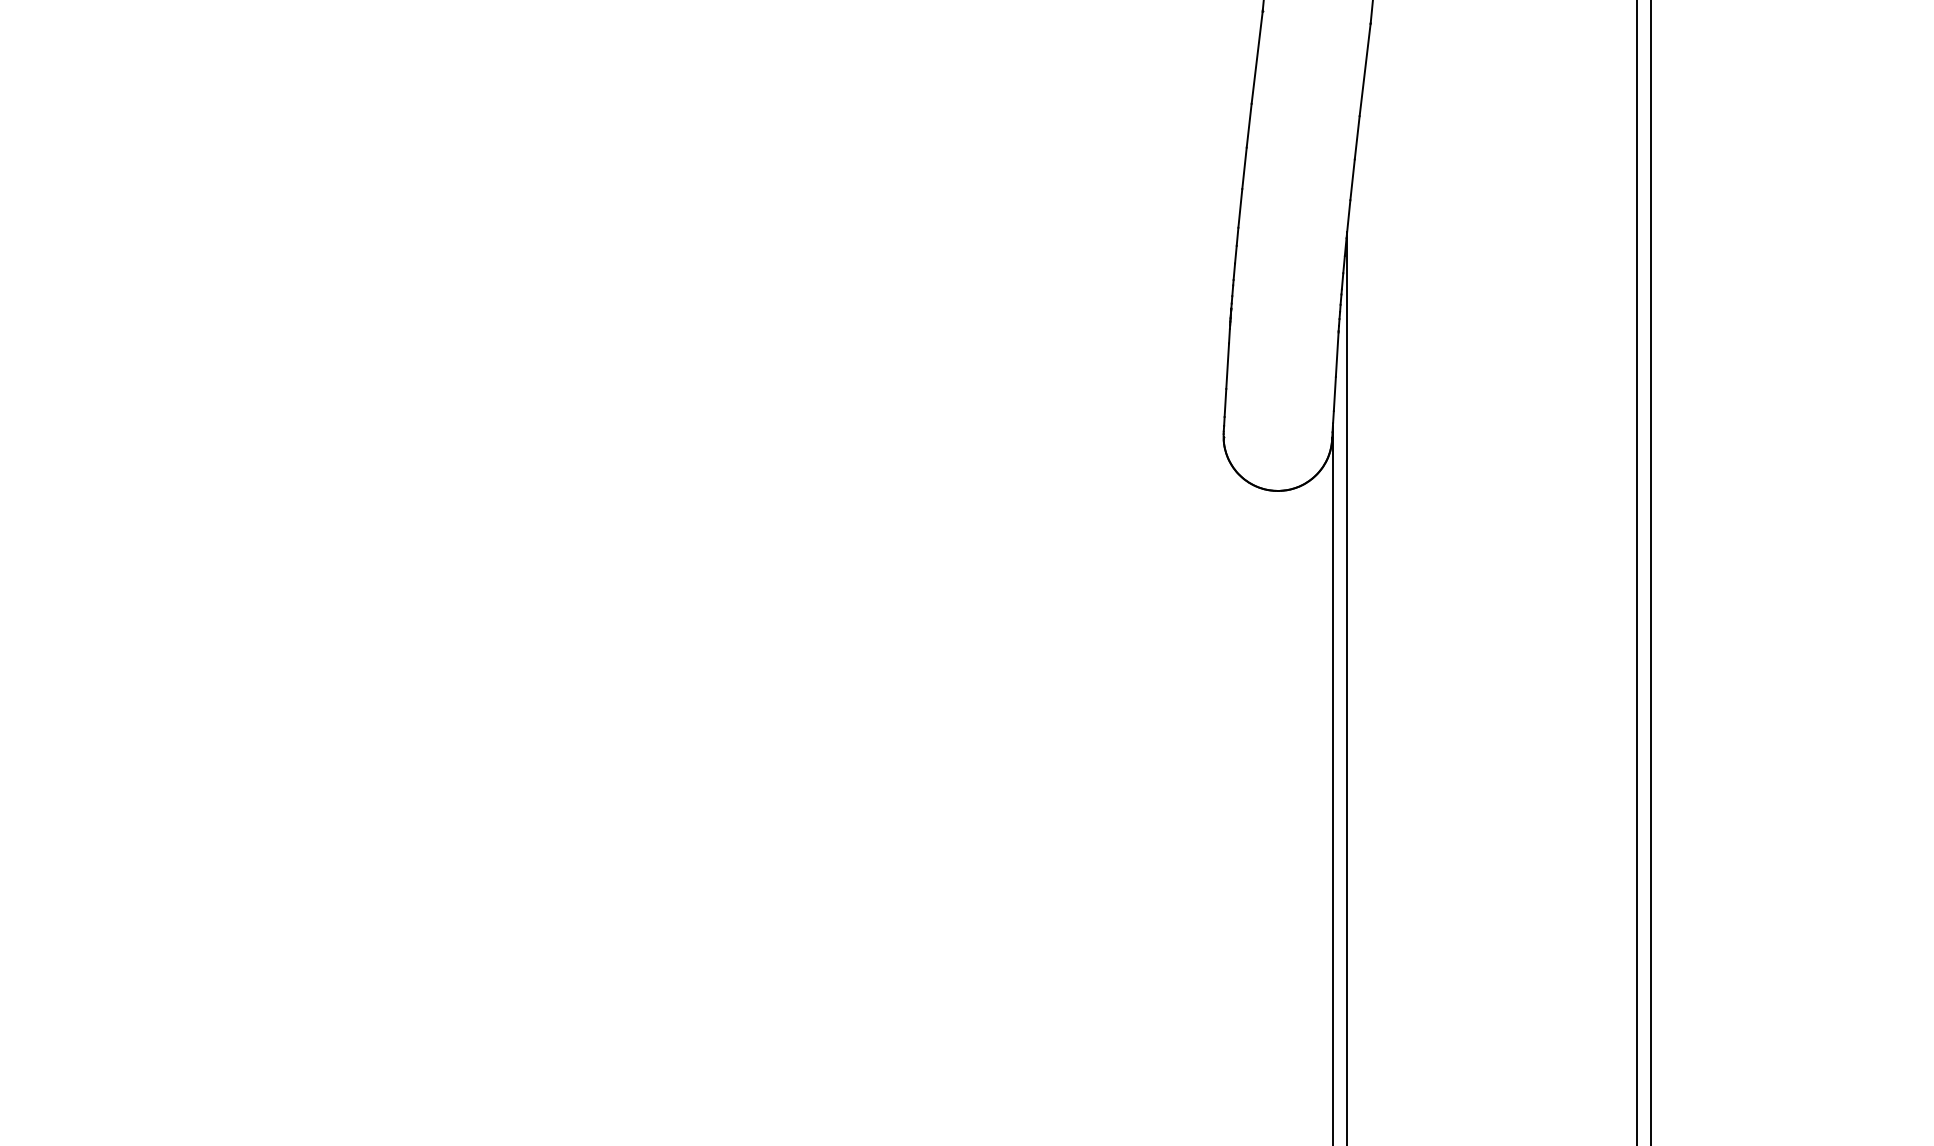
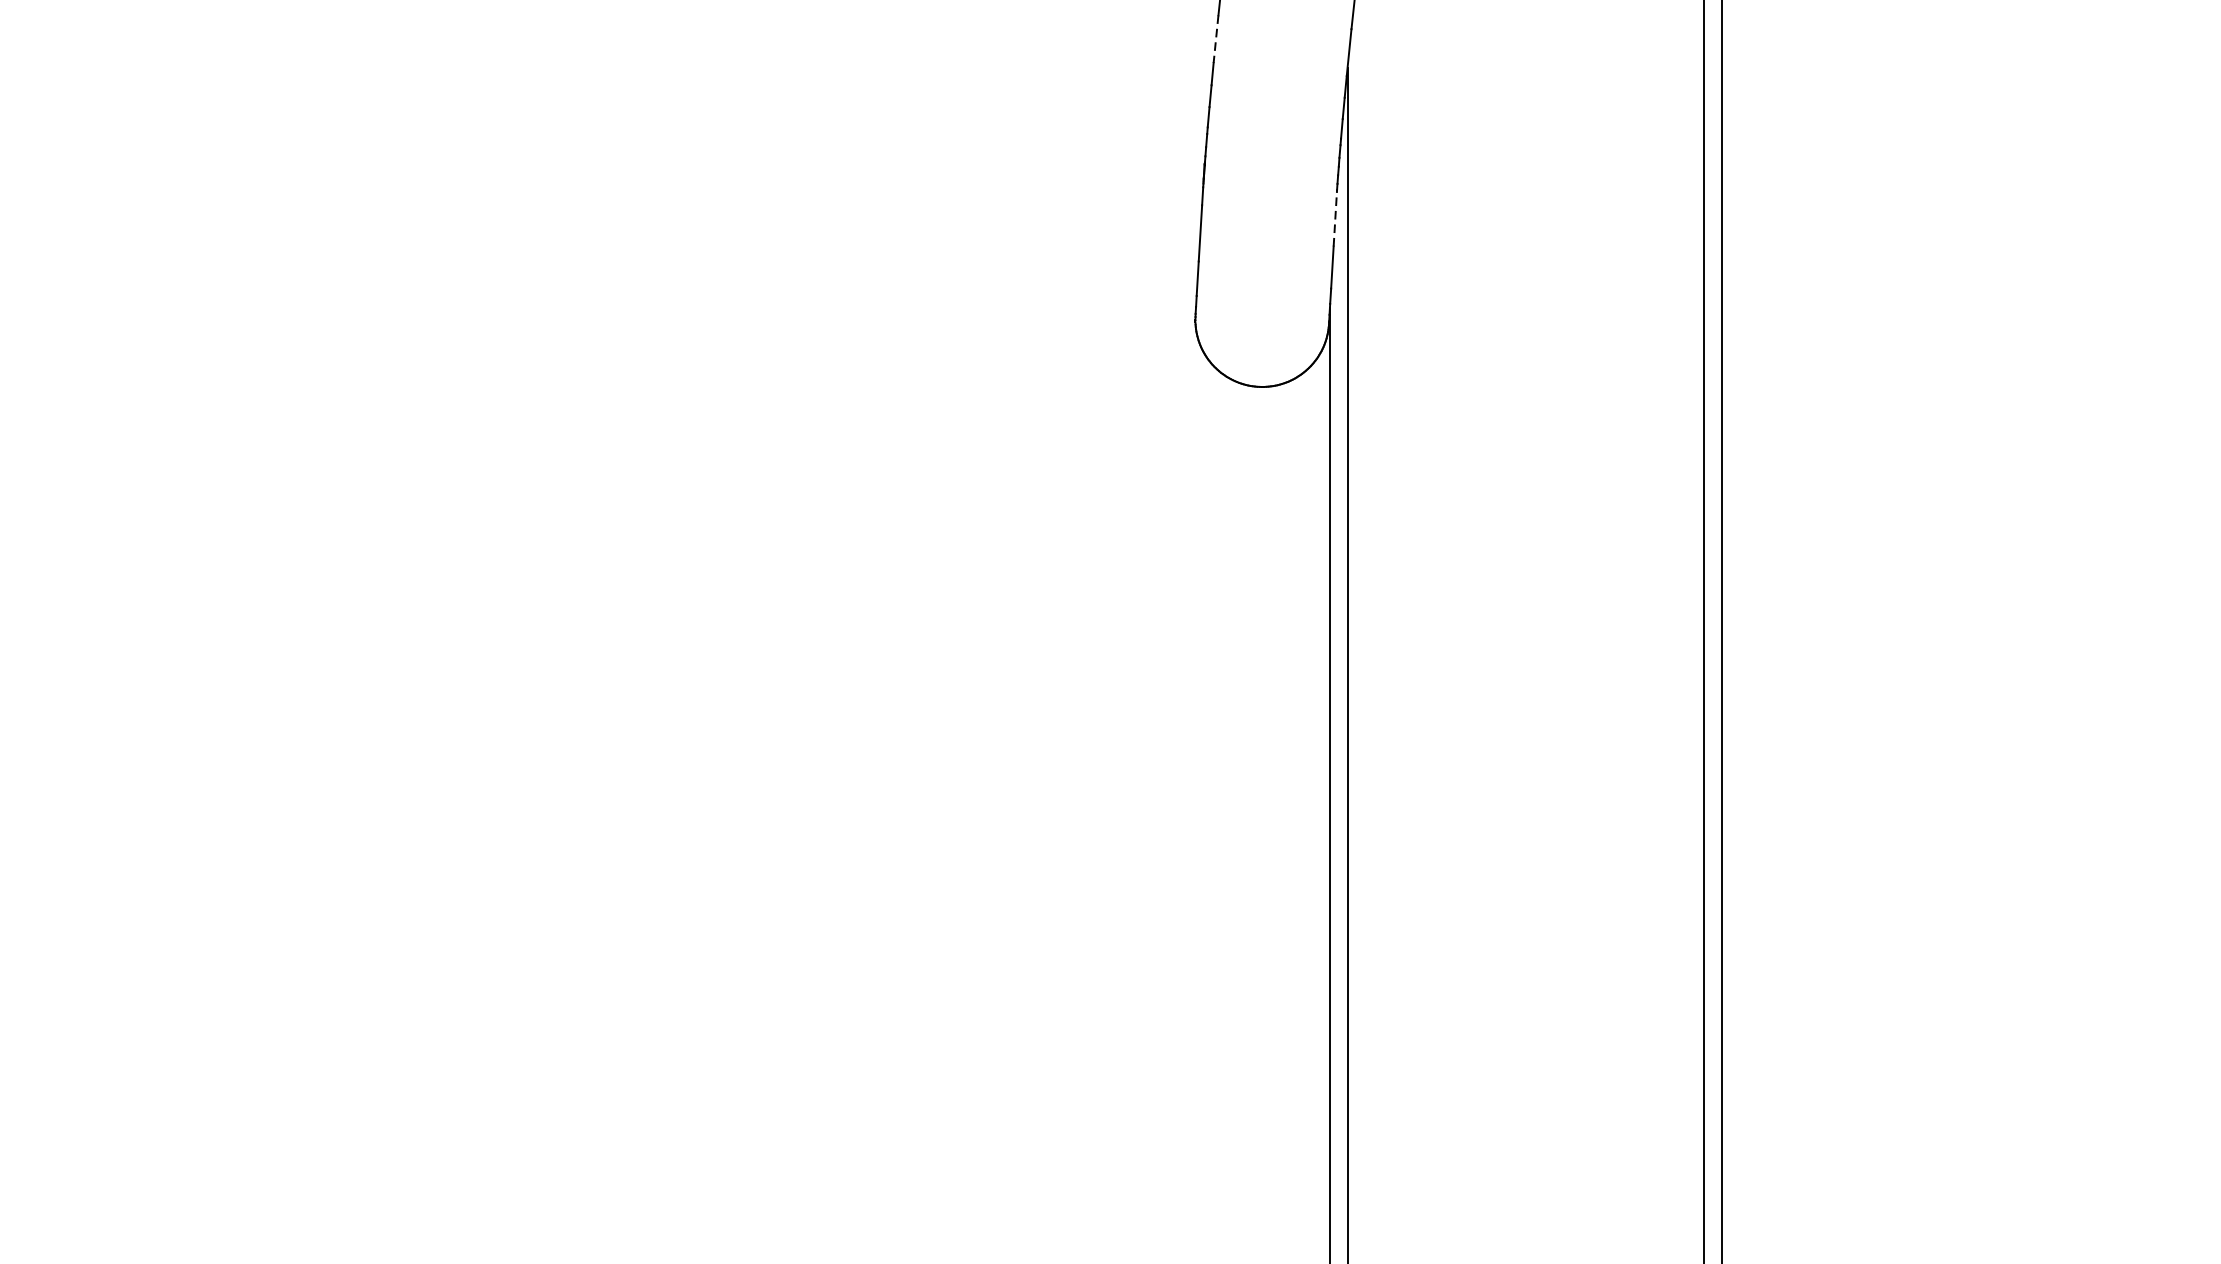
line: (1240, 208) -> (1216, 39), solid -> dashed
line: (1337, 354) -> (1335, 219), solid -> dashed

